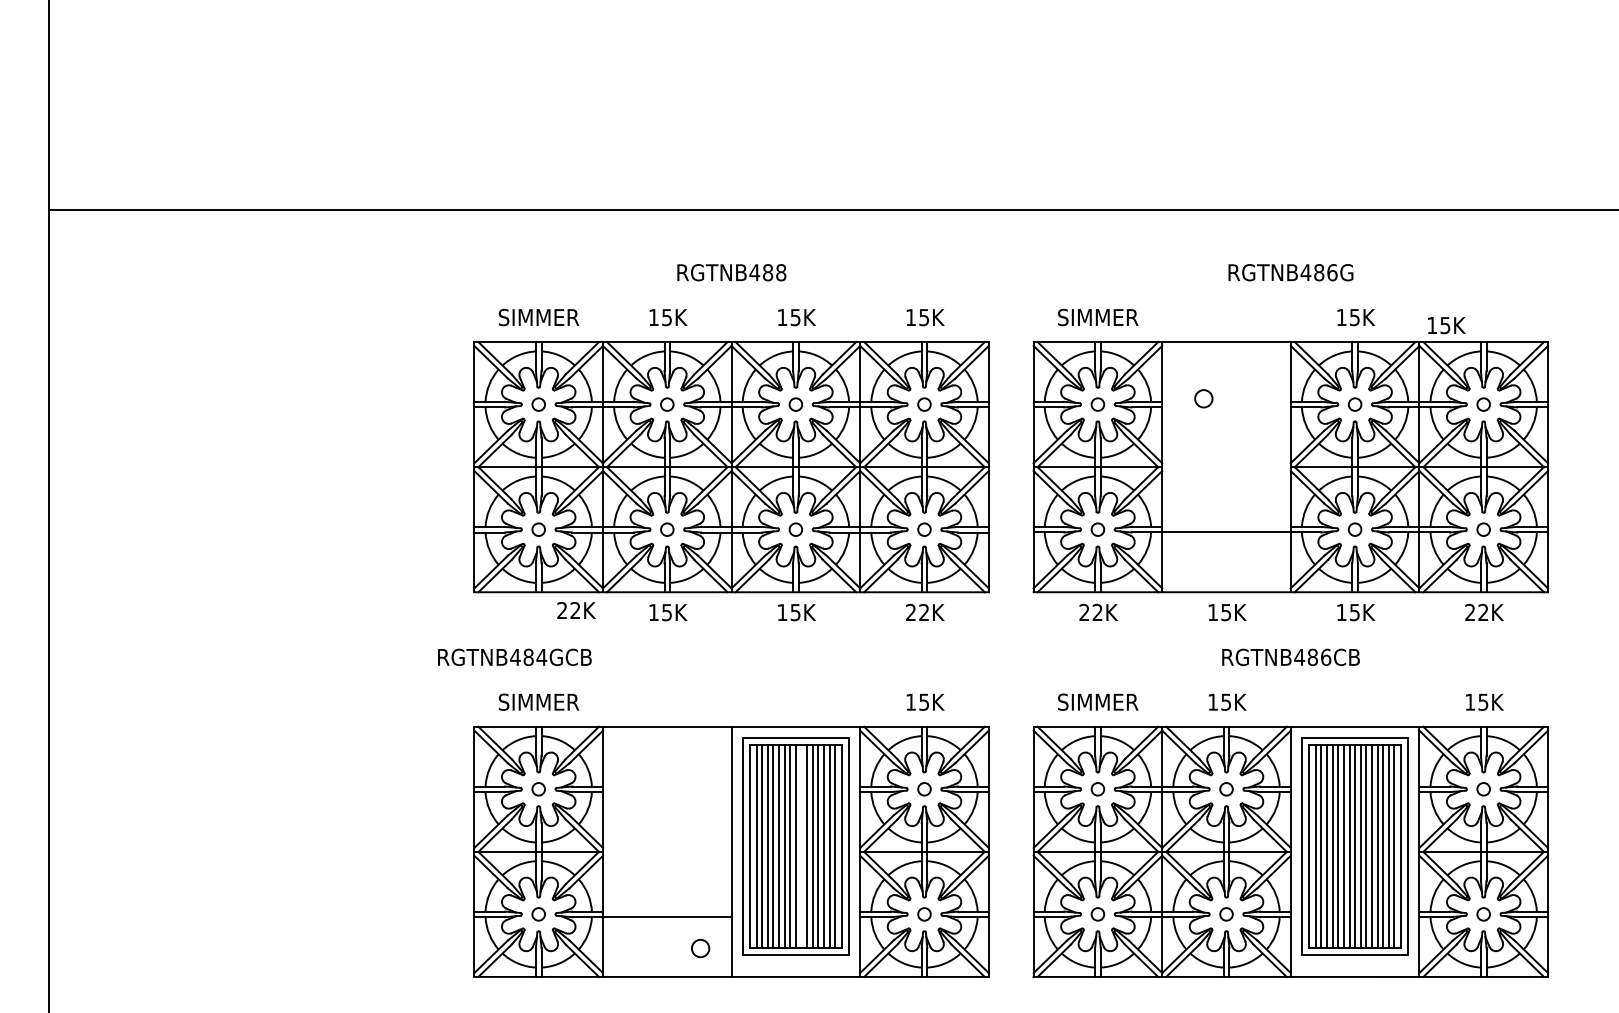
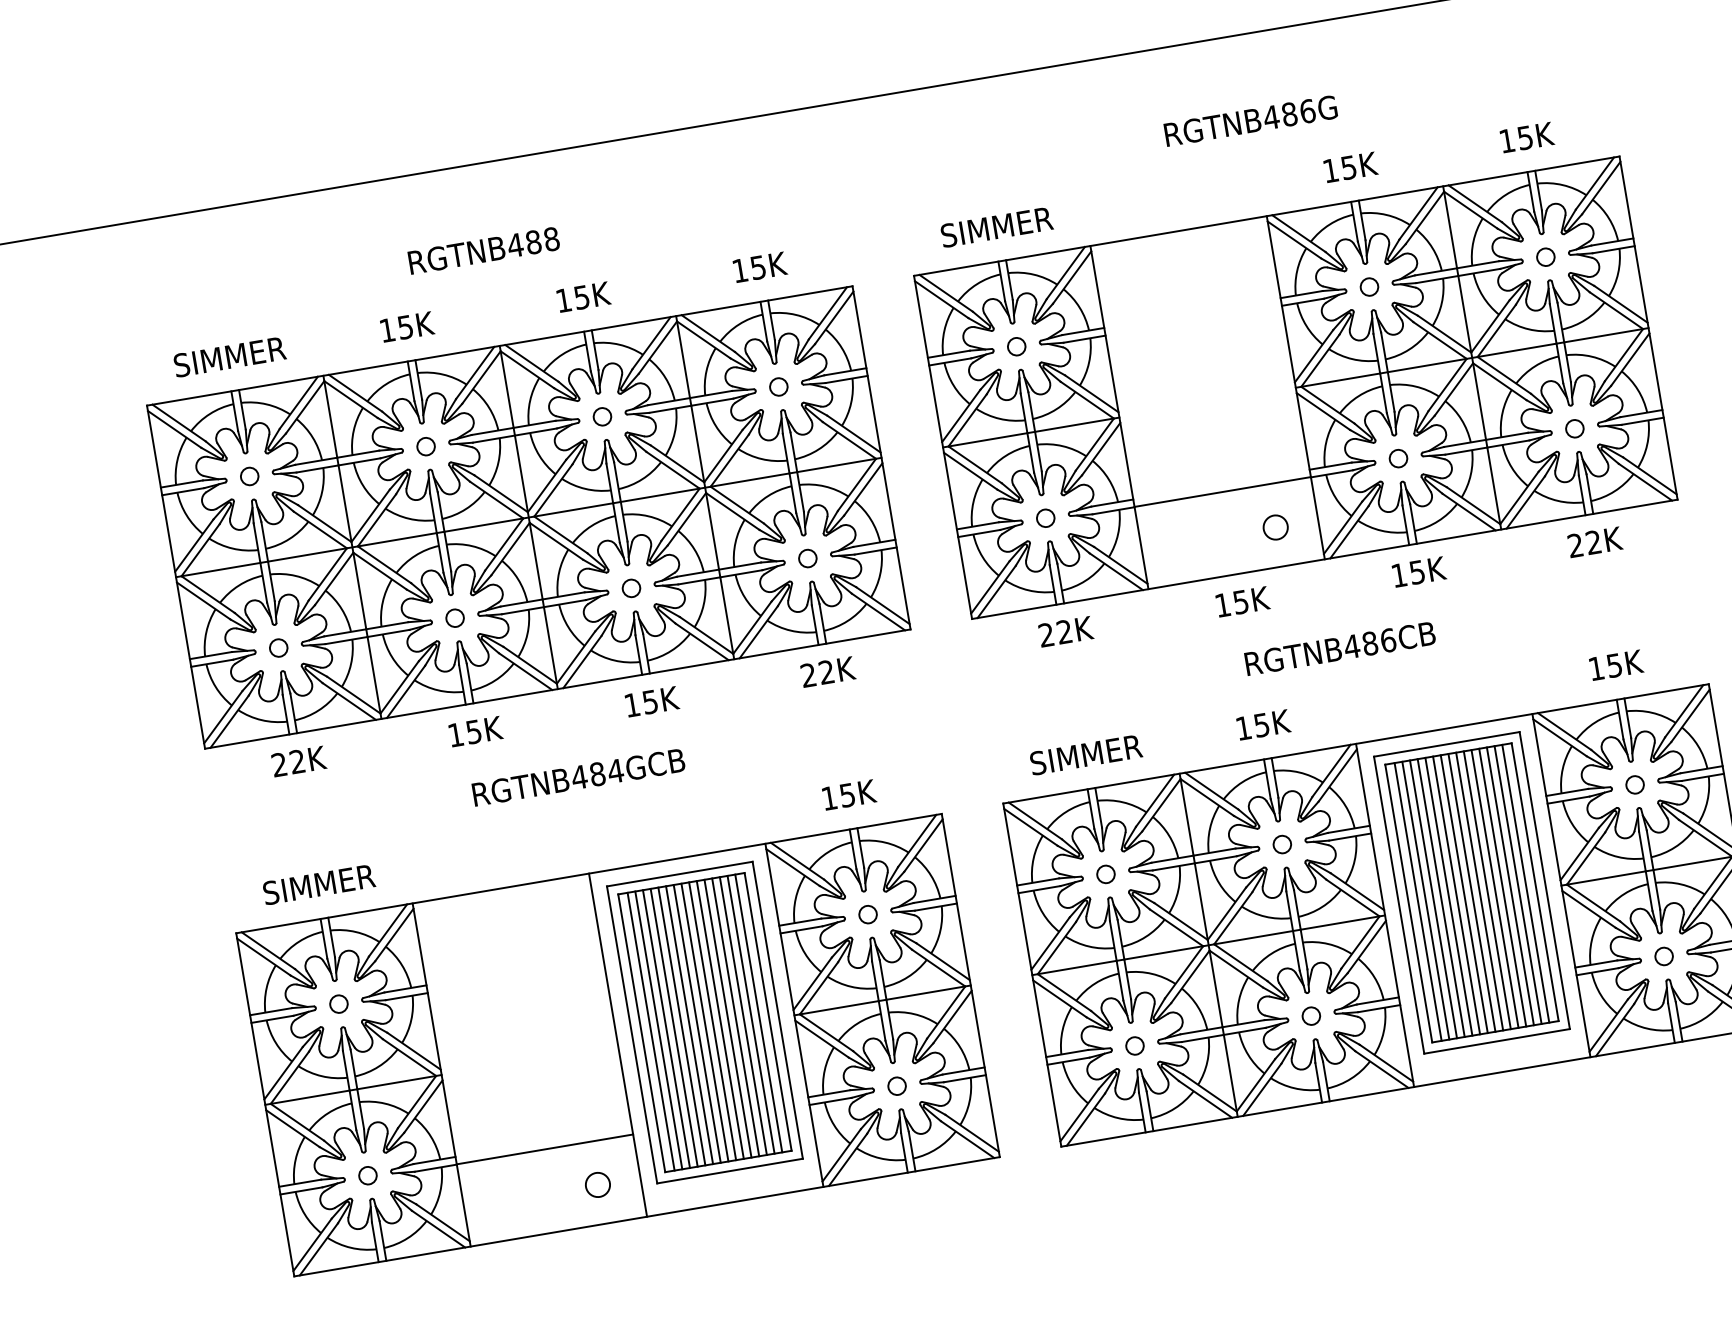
text: (1446, 325) -> (1526, 137), moved
circle: (1203, 398) -> (1275, 527), moved
text: (576, 610) -> (299, 761), moved
text: (514, 656) -> (578, 776), moved
line: (801, 846) -> (712, 1021), added

